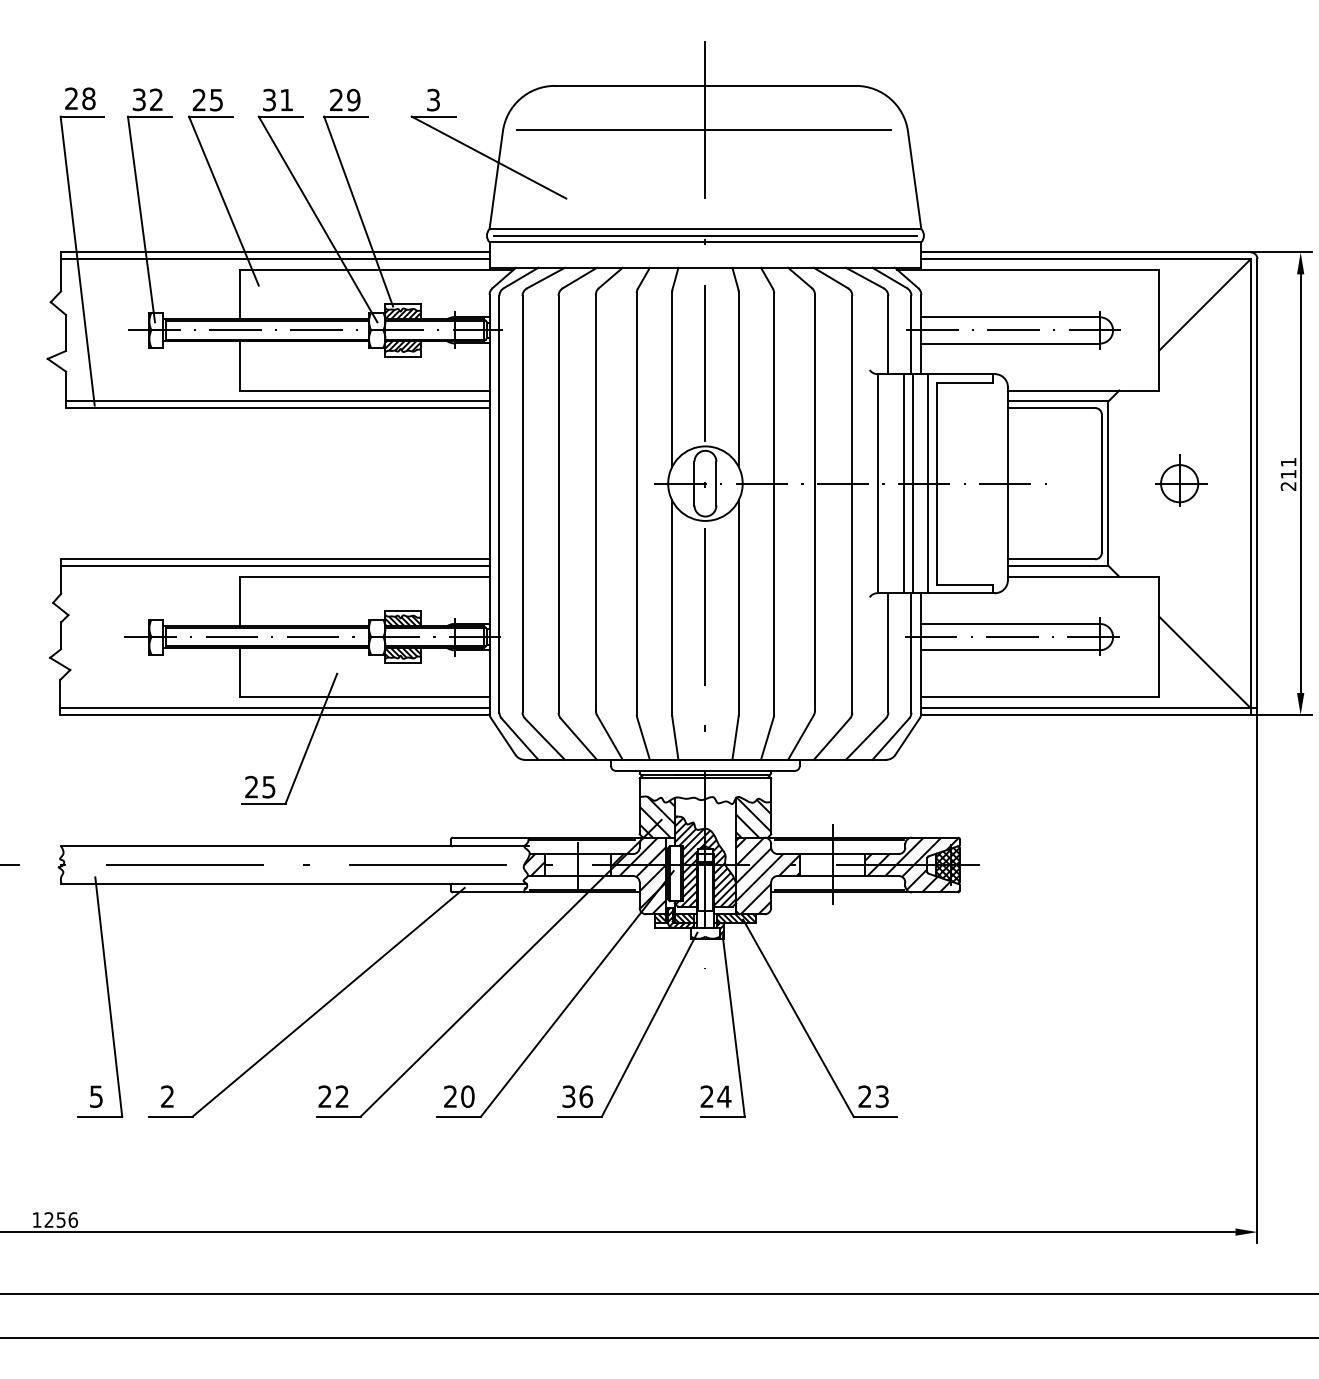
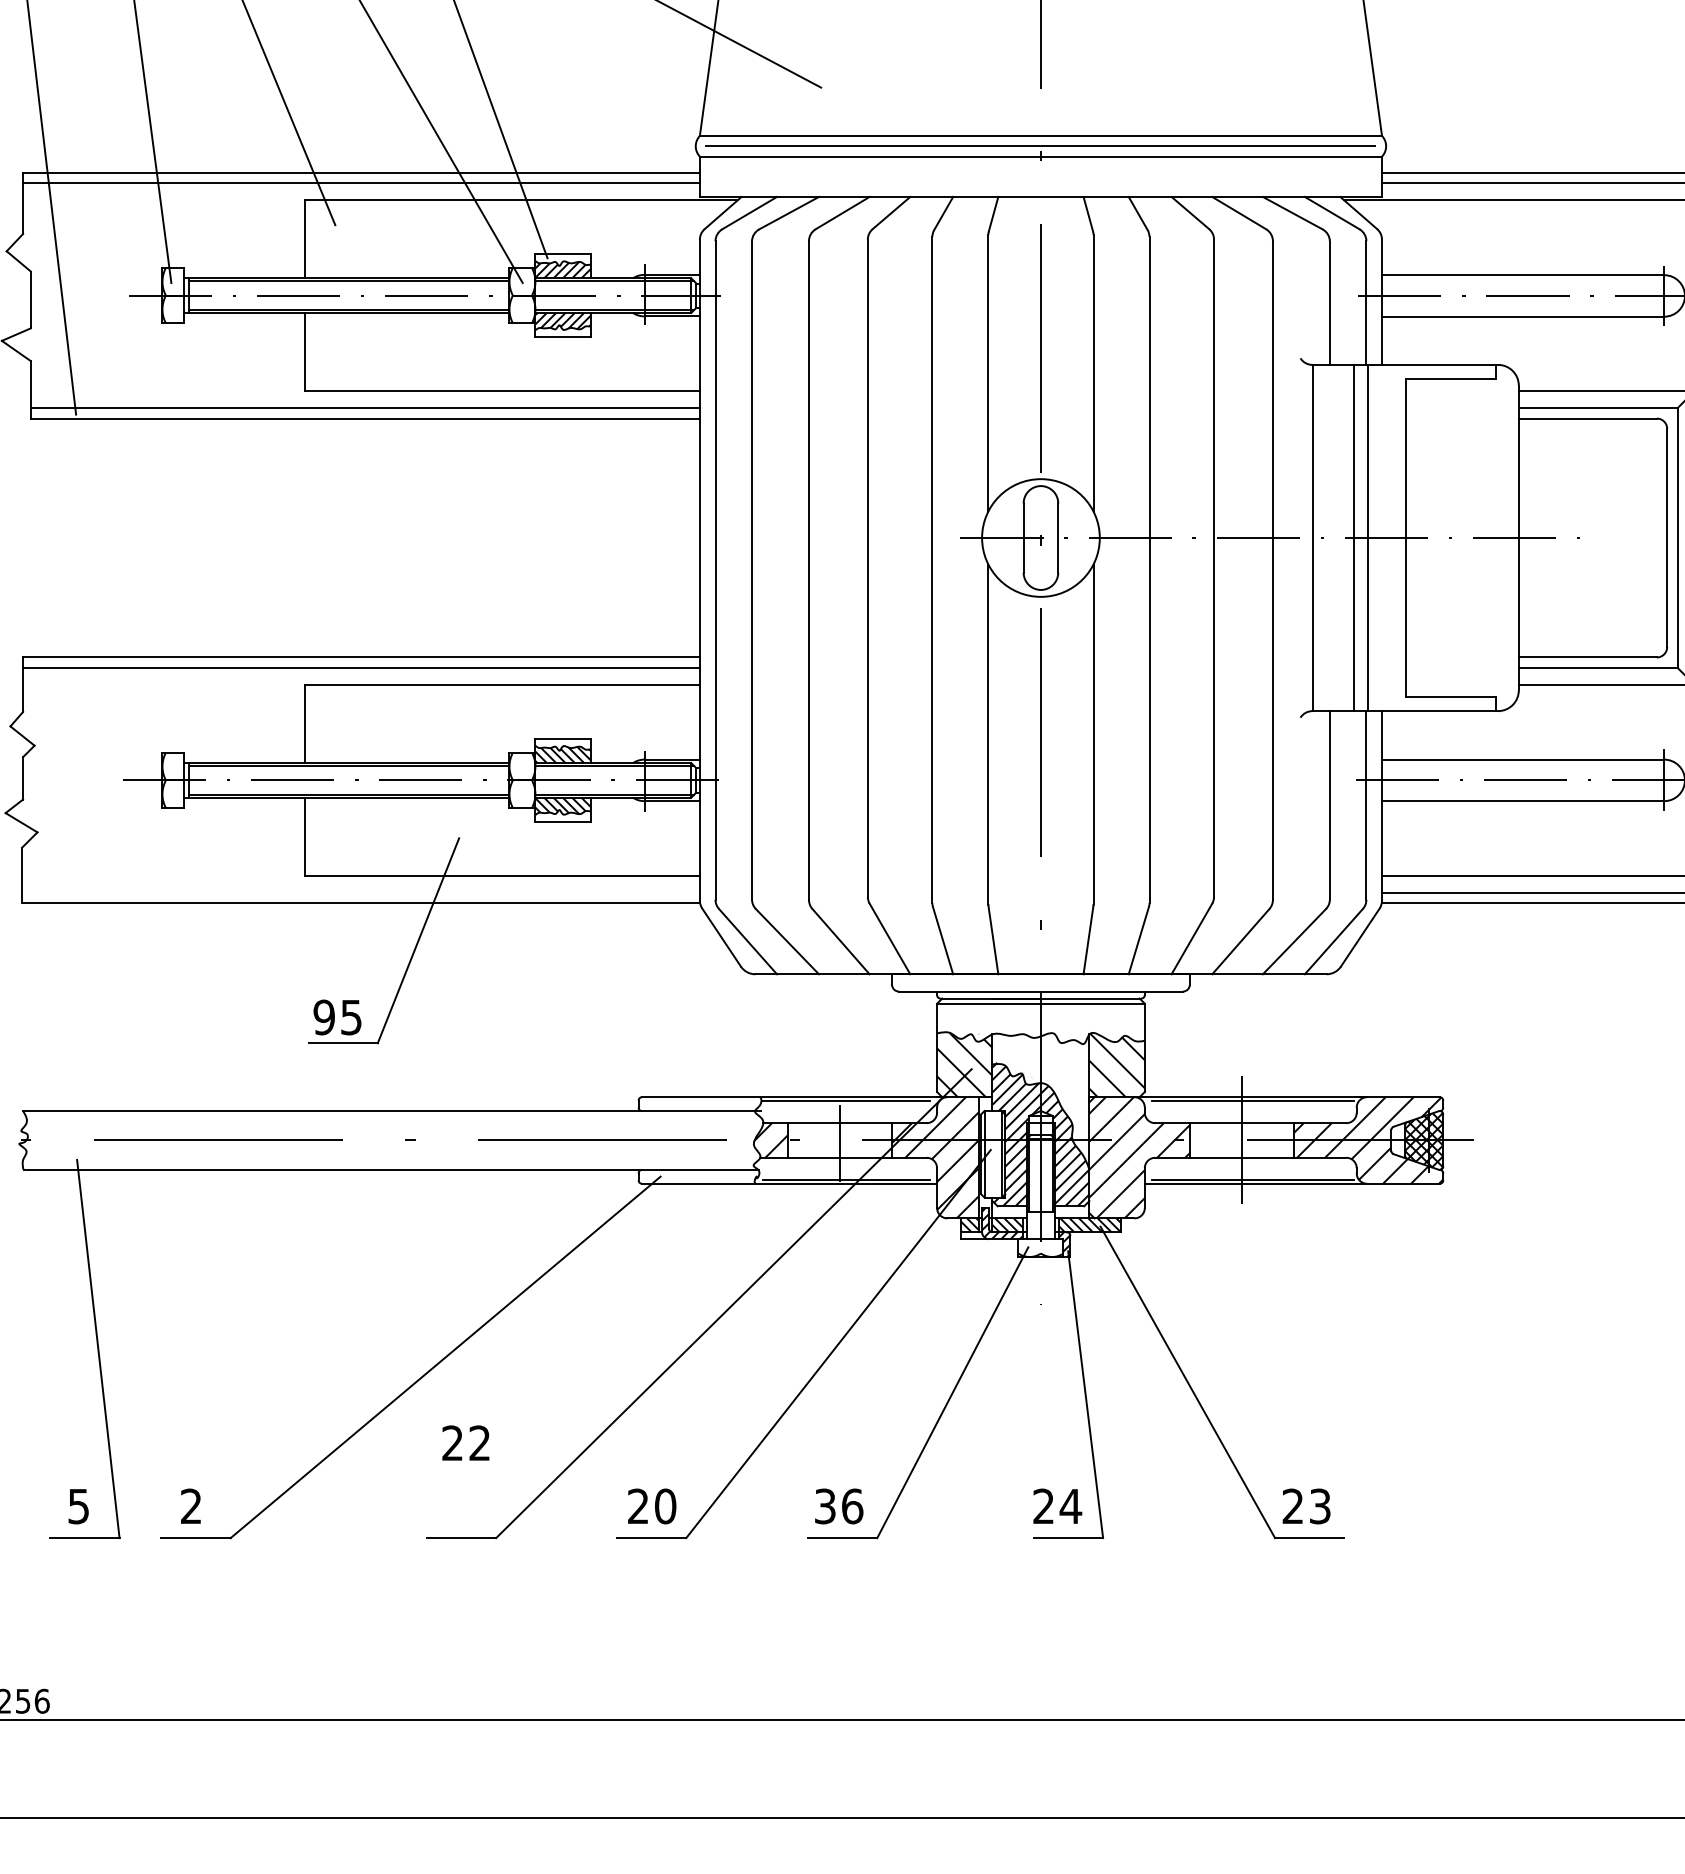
line: (927, 483) -> (1391, 537), removed
line: (275, 708) -> (361, 893), removed
text: (251, 787) -> (323, 1017), 25 -> 95
text: (333, 1096) -> (465, 1442), moved

